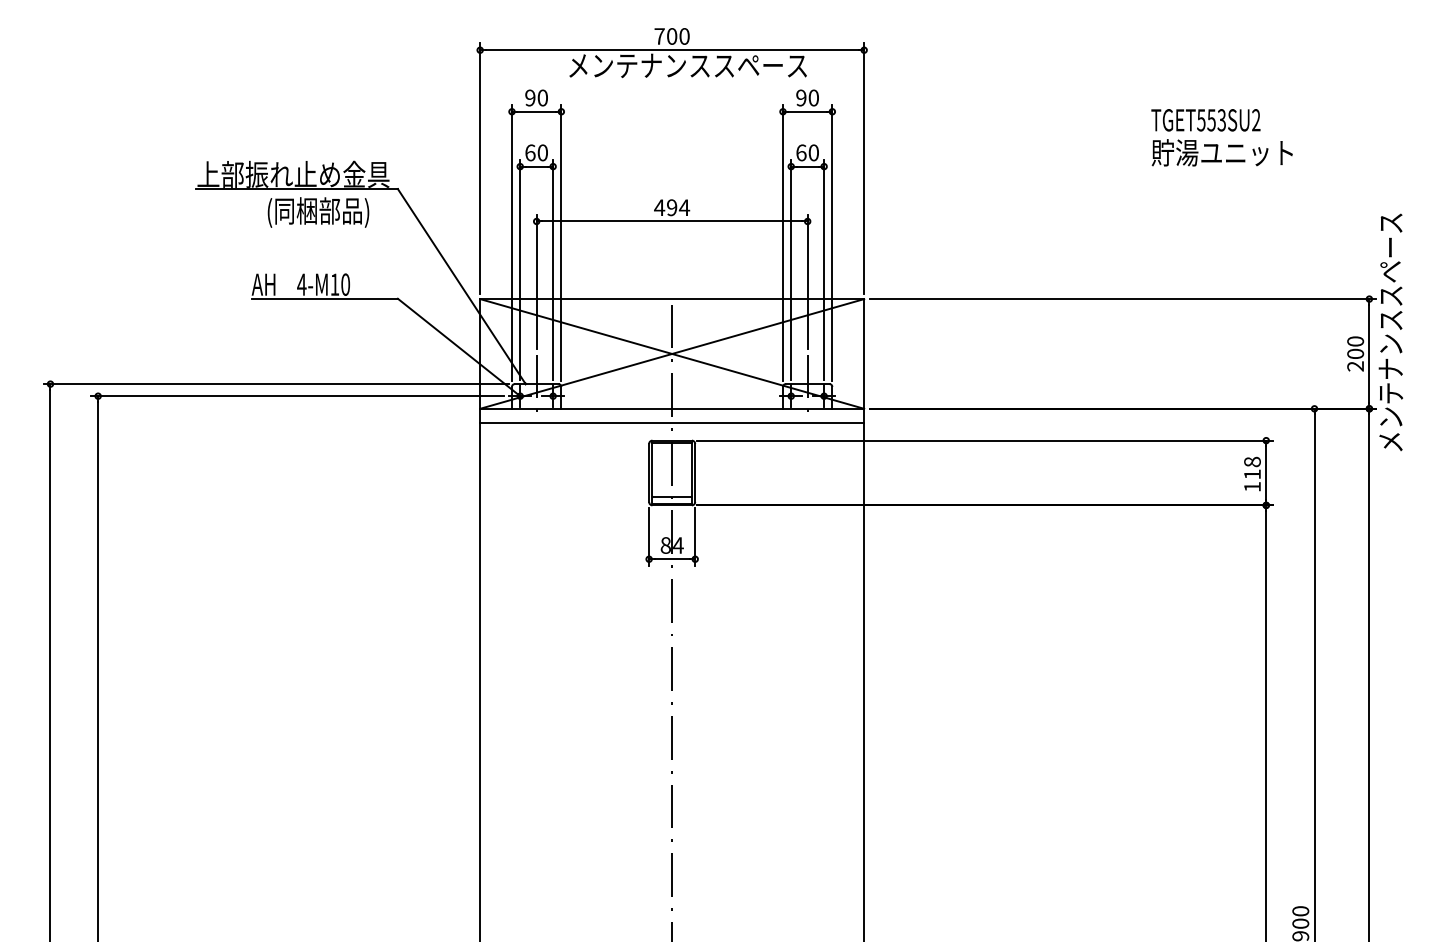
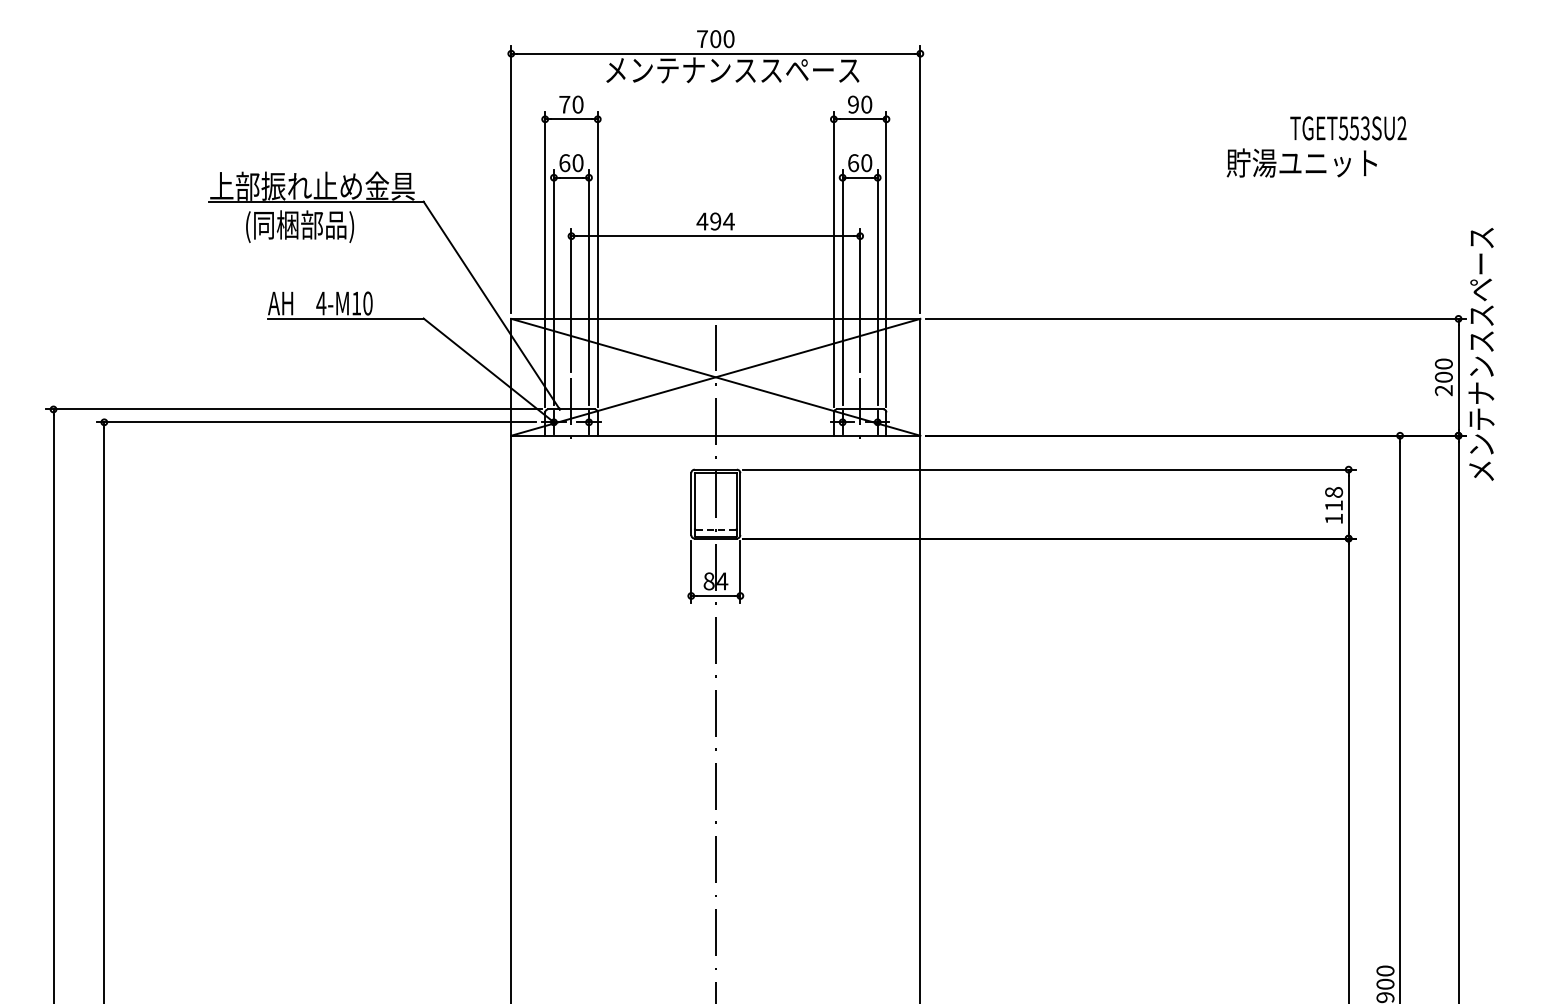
text: (530, 97) -> (564, 104), 90 -> 70
text: (1205, 120) -> (1348, 128), moved
text: (318, 212) -> (300, 226), moved
line: (671, 422) -> (715, 450), removed
line: (671, 496) -> (715, 529), solid -> dashed

